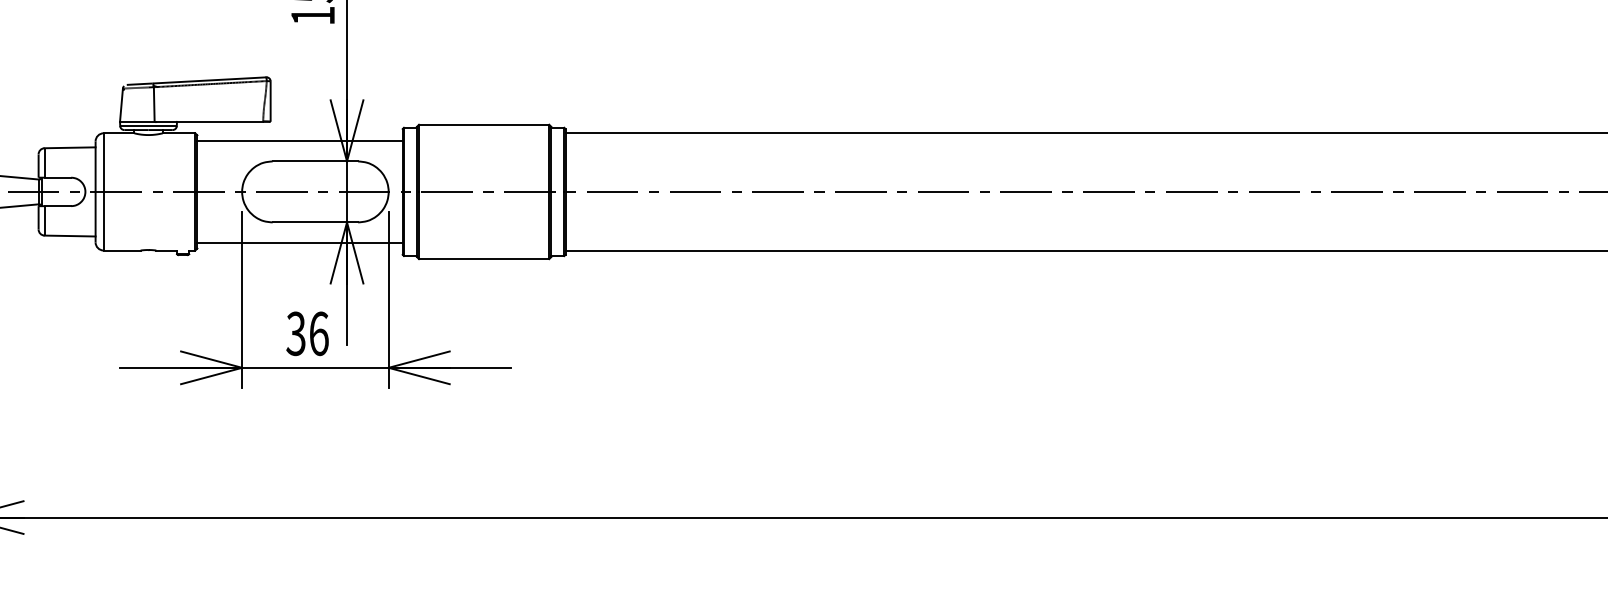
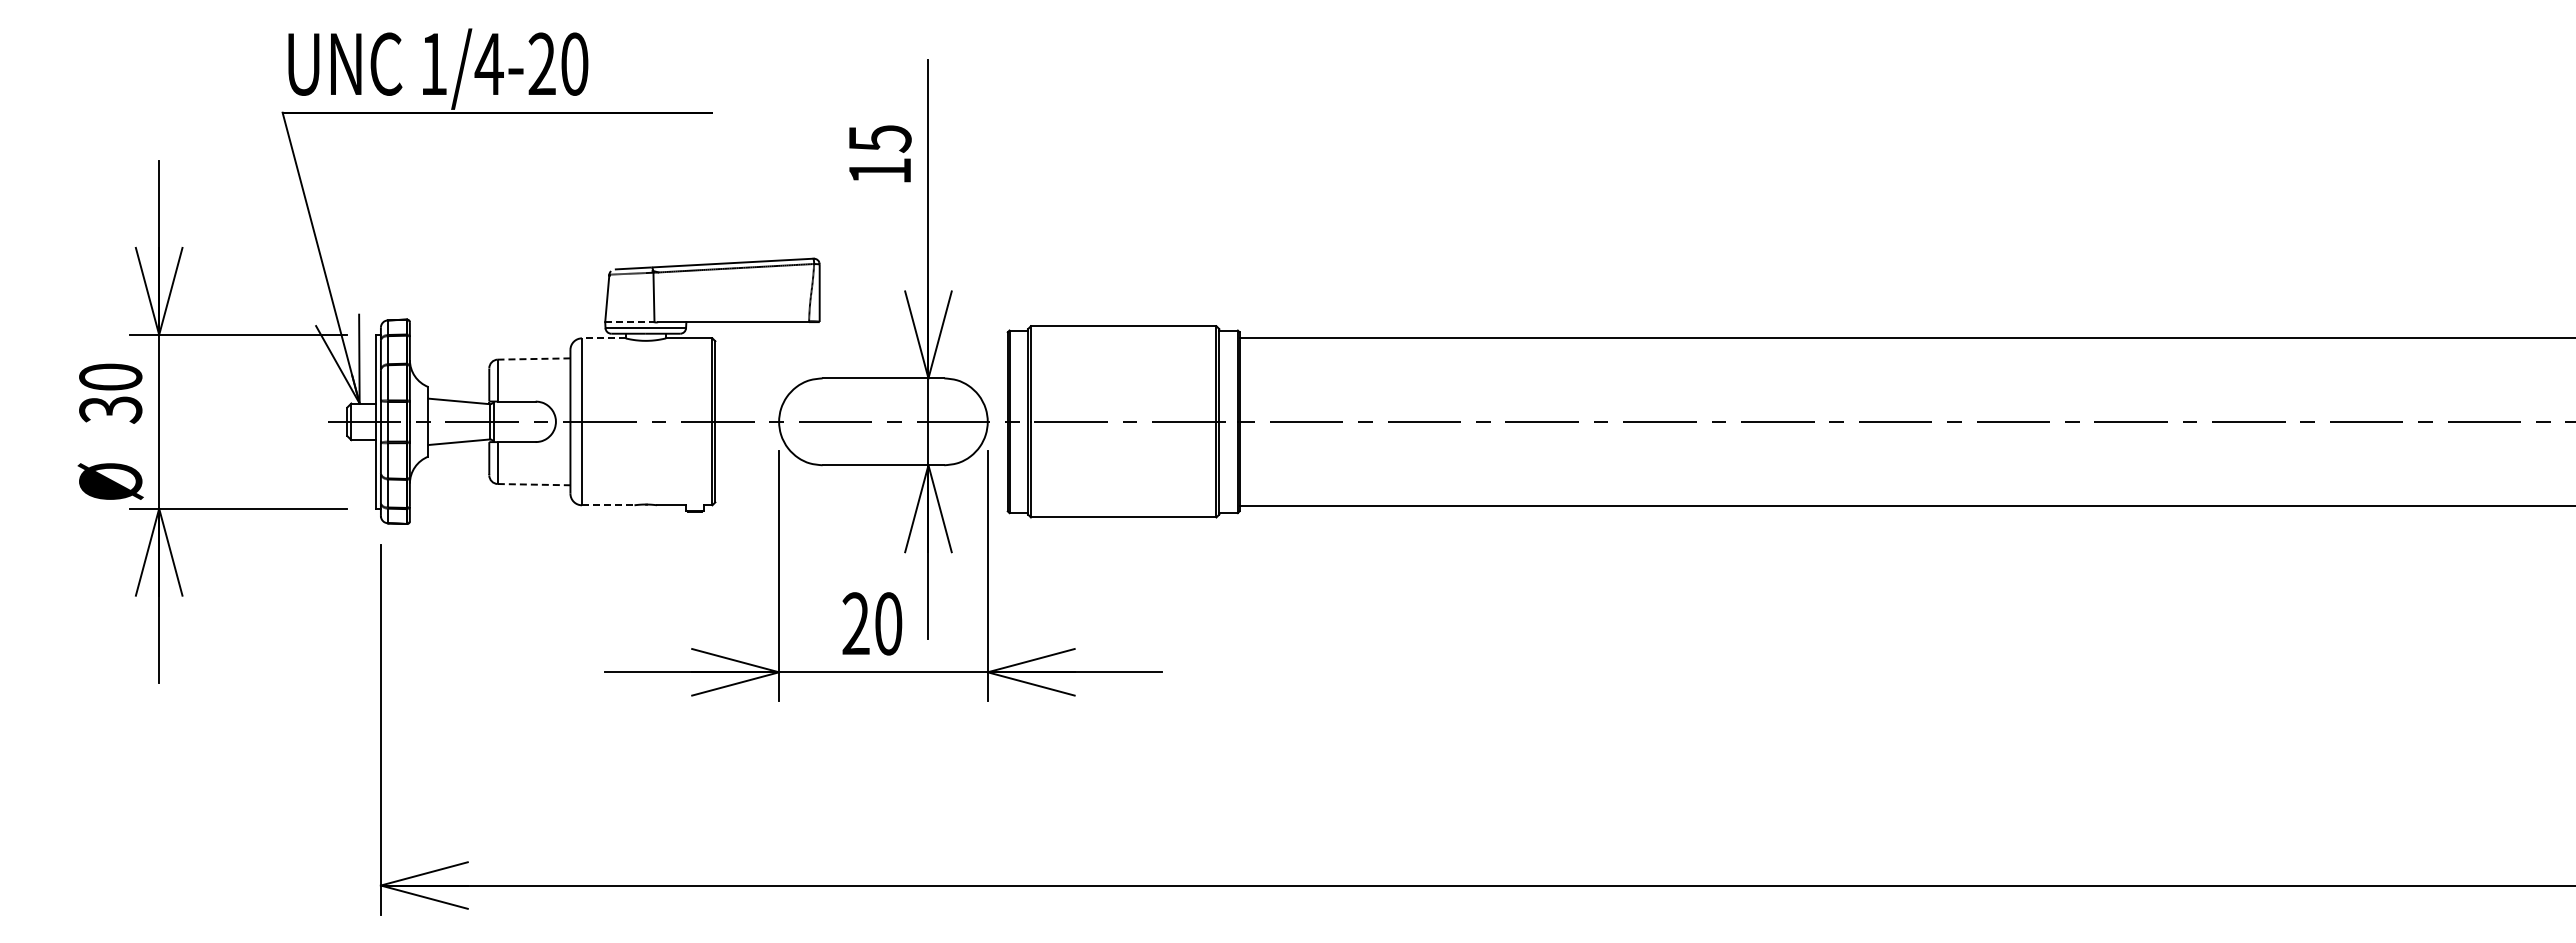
line: (137, 122) -> (629, 322), solid -> dashed
line: (118, 133) -> (603, 338), solid -> dashed
line: (300, 141) -> (861, 349), removed
line: (69, 148) -> (533, 359), solid -> dashed
line: (70, 235) -> (534, 484), solid -> dashed
line: (300, 242) -> (861, 494), removed
line: (122, 250) -> (608, 505), solid -> dashed
text: (307, 333) -> (872, 623), 36 -> 20

